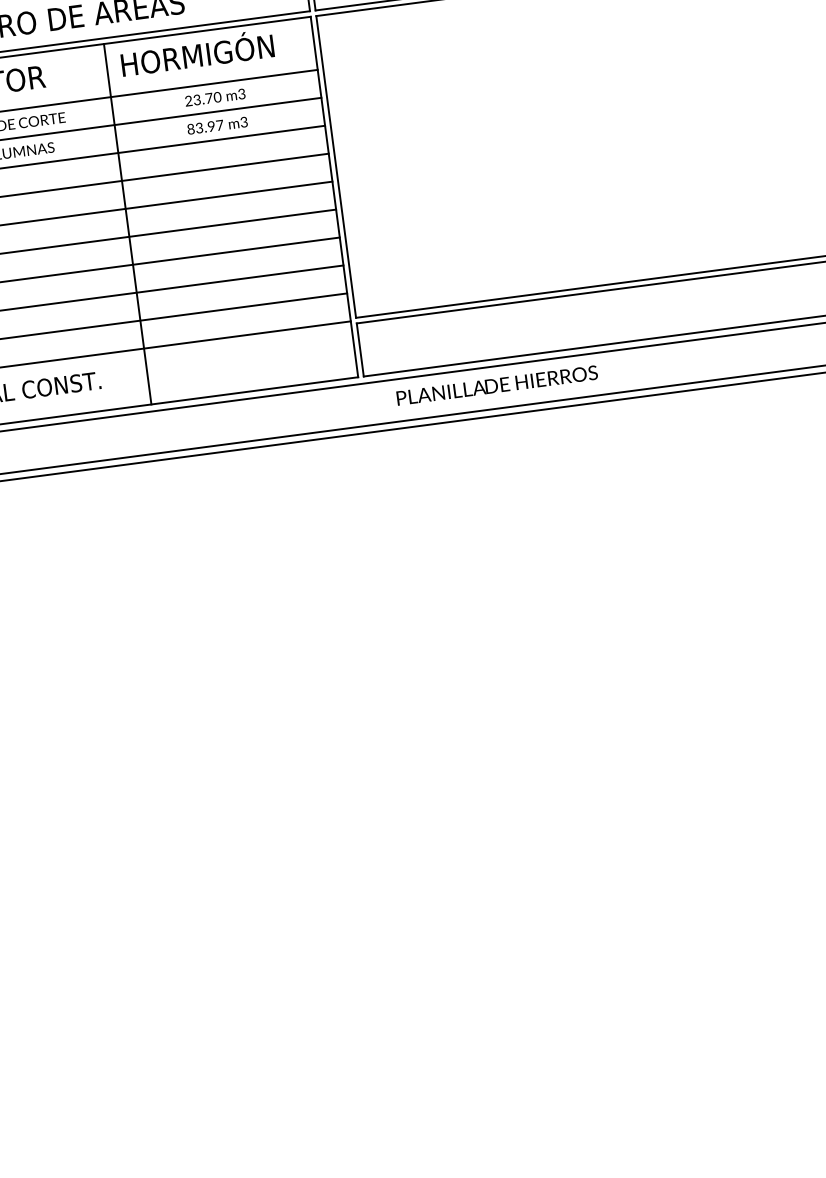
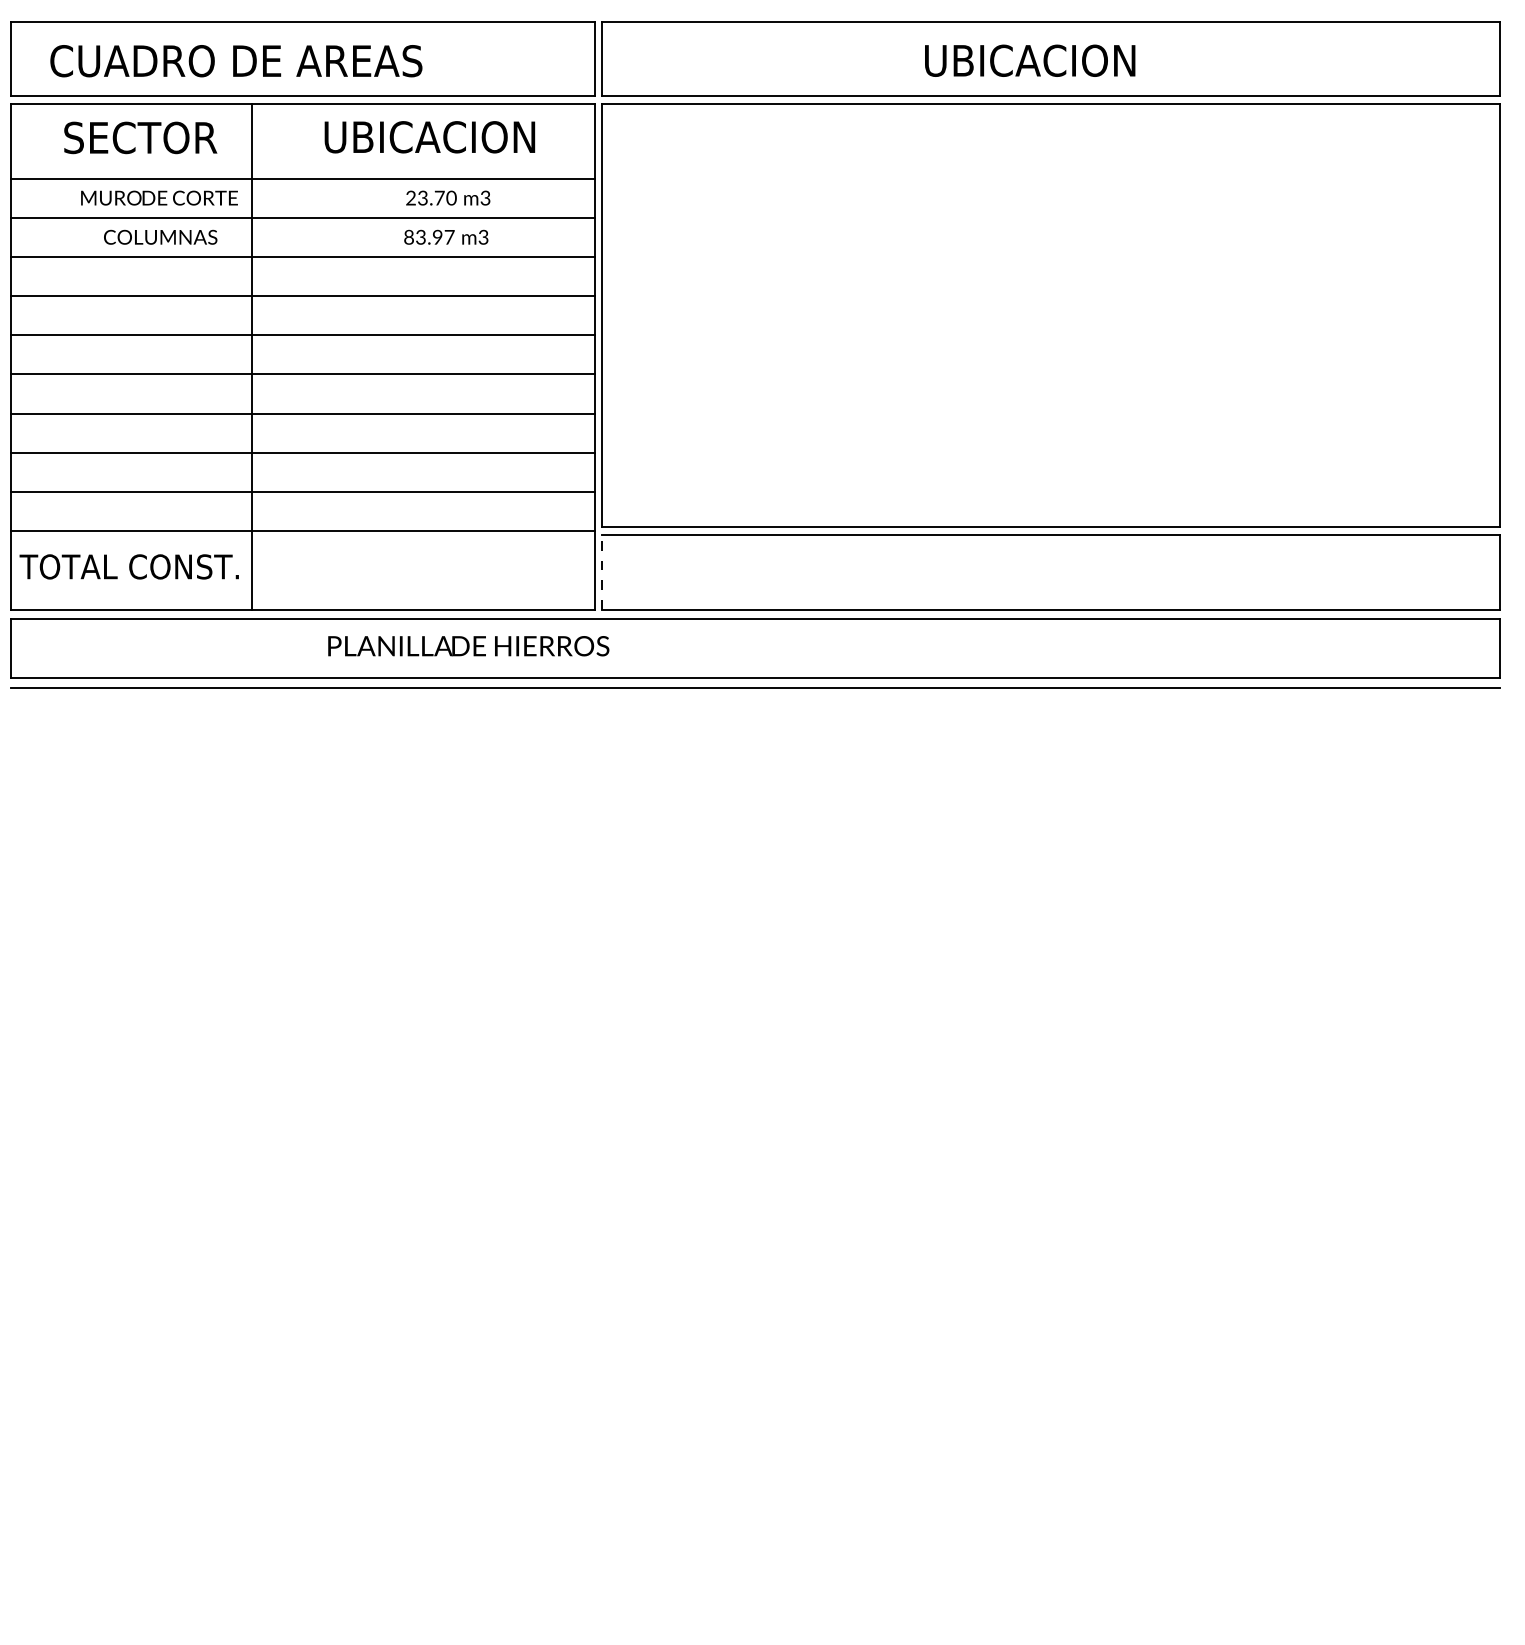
text: (197, 53) -> (431, 133), HORMIGÓN -> UBICACION
line: (127, 224) -> (251, 356), moved
line: (360, 349) -> (602, 571), solid -> dashed
text: (497, 385) -> (468, 646), moved

